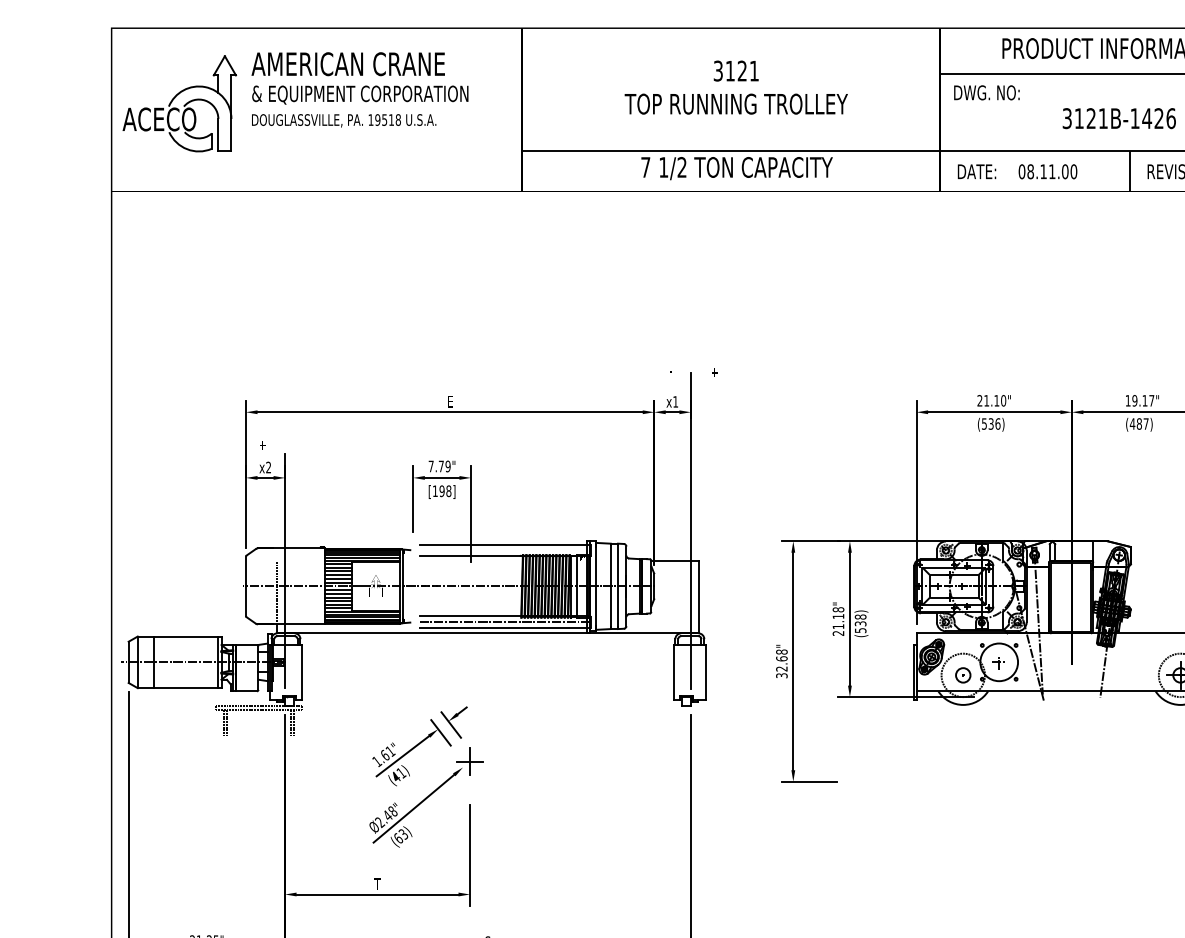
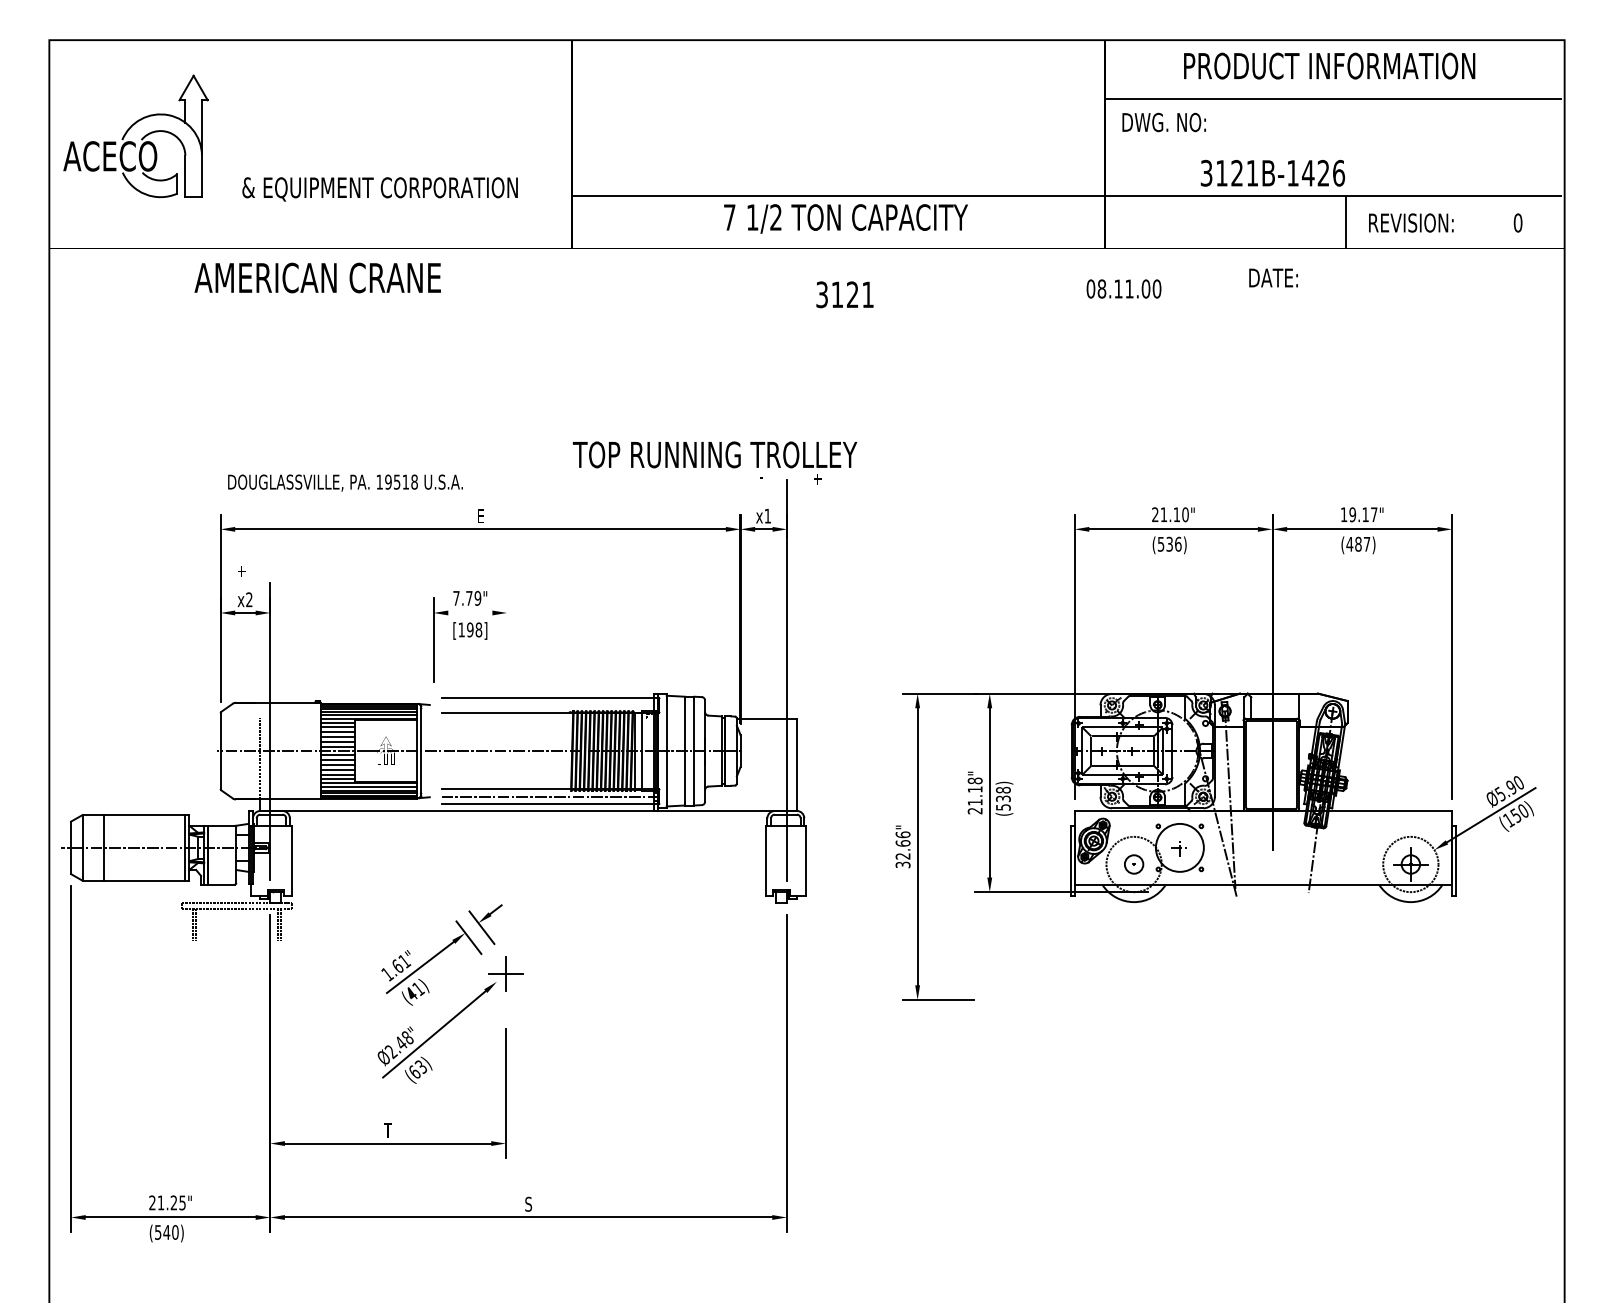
text: (348, 63) -> (317, 277), moved
text: (735, 70) -> (844, 294), moved
text: (359, 95) -> (379, 189), moved
text: (735, 103) -> (714, 454), moved
text: (1119, 117) -> (1272, 172), moved
text: (344, 120) -> (345, 482), moved
text: (976, 171) -> (1273, 277), moved
text: (1047, 171) -> (1123, 288), moved
line: (442, 477) -> (470, 612), removed
line: (471, 514) -> (507, 659), removed
text: (781, 651) -> (902, 834), 32.68" -> 32.66"

